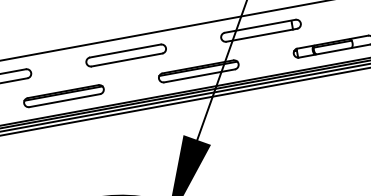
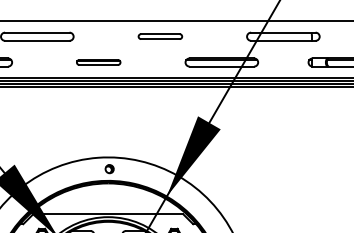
part: (126, 55) -> (160, 36), size x0.6
part: (63, 96) -> (98, 62), size x0.6

